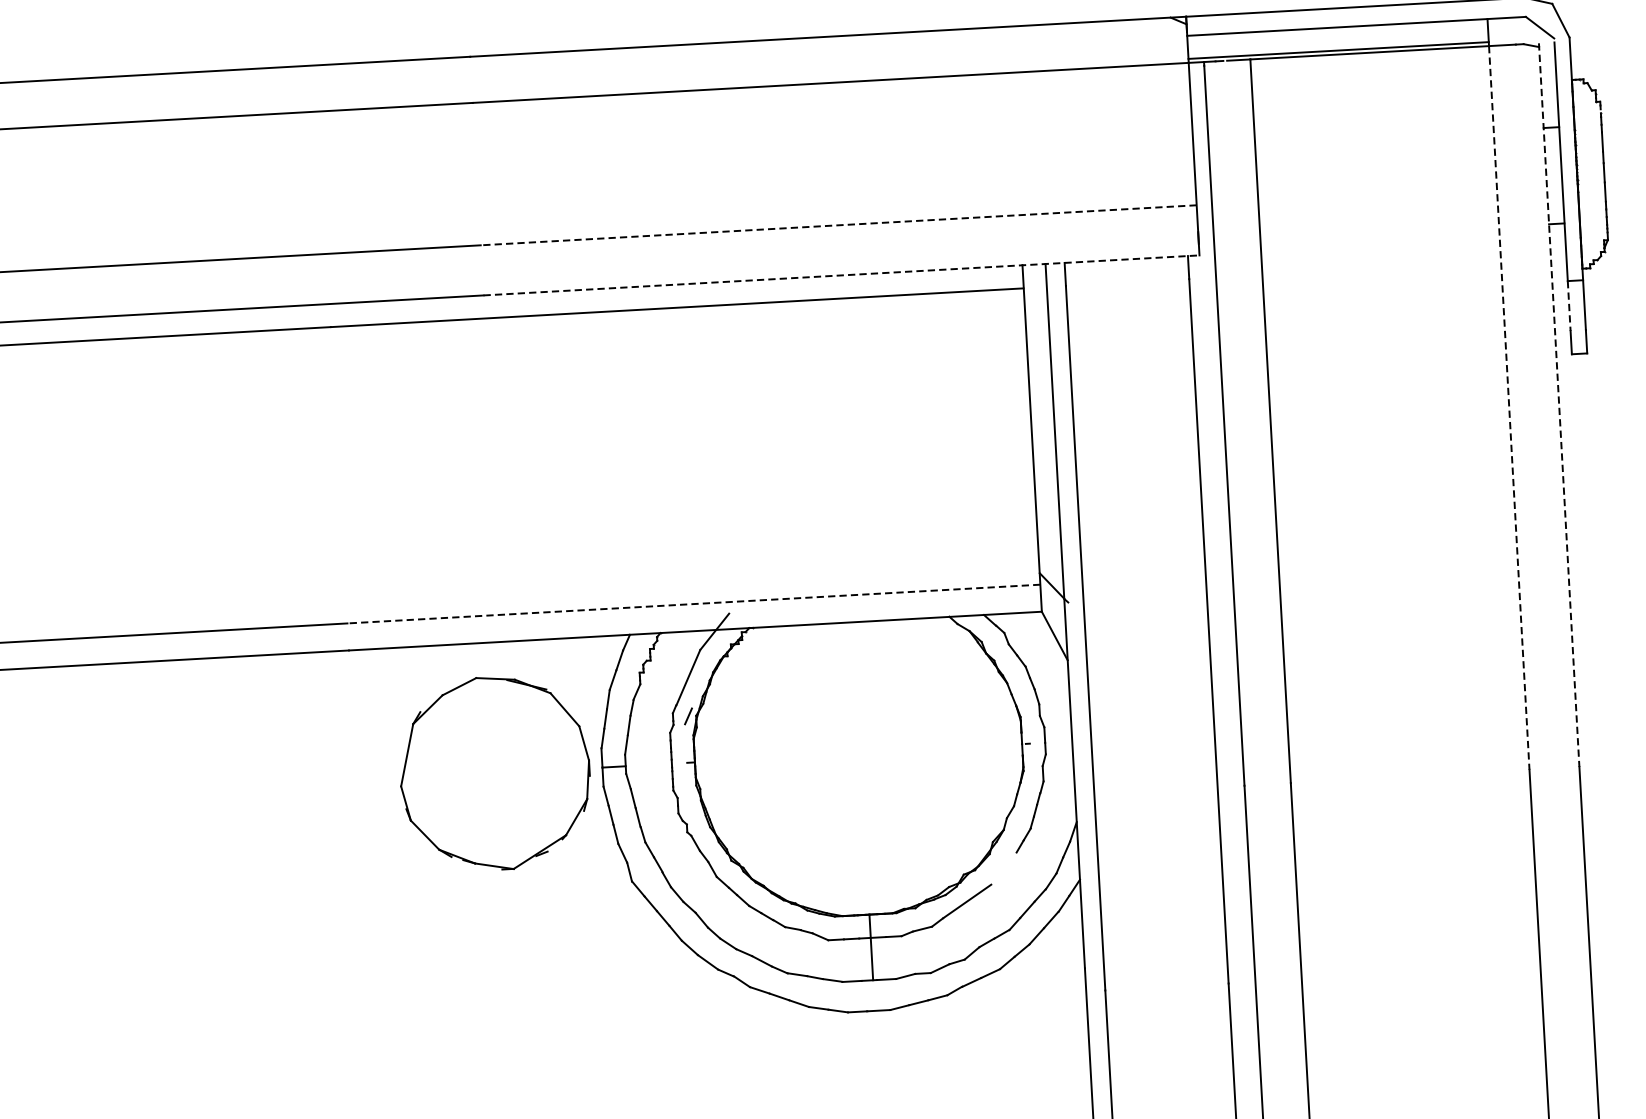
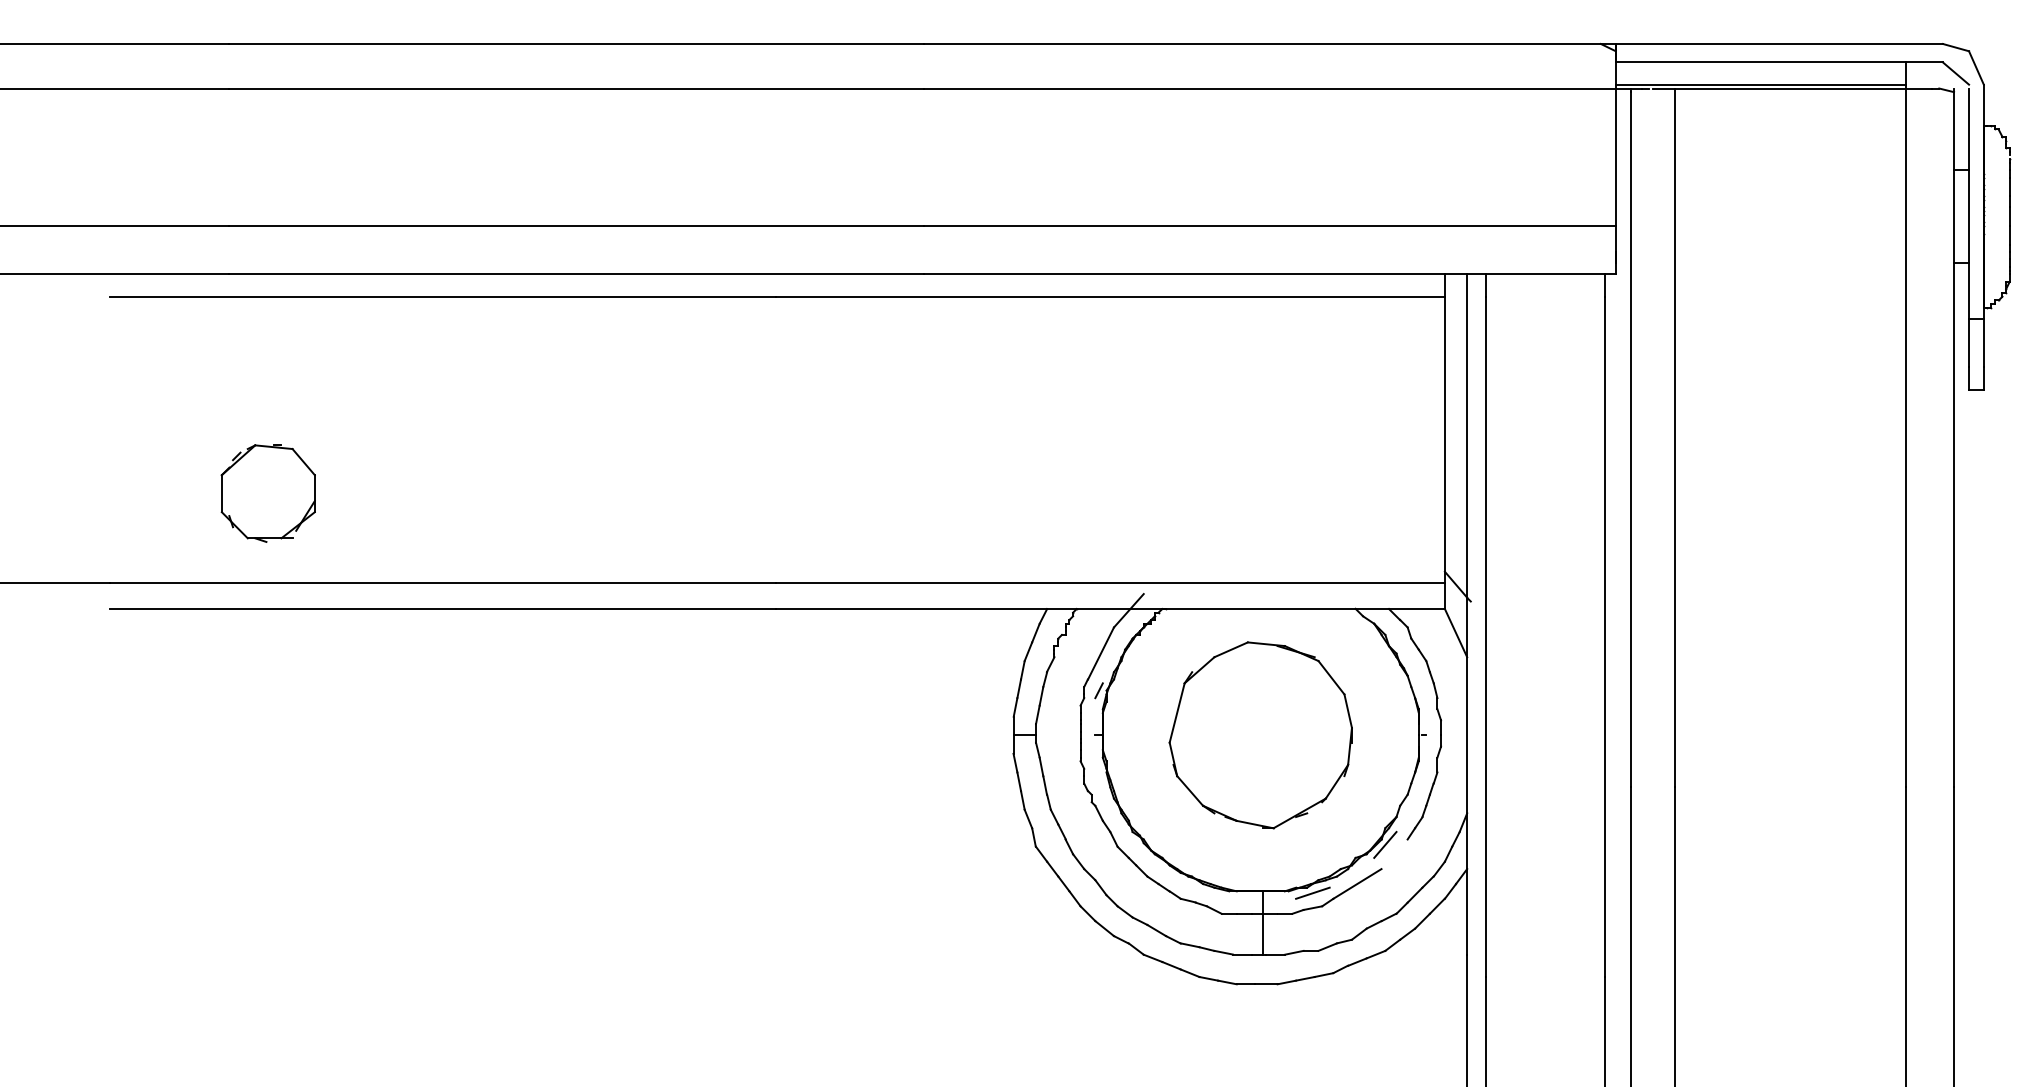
line: (839, 225) -> (1270, 226), dashed -> solid
line: (841, 275) -> (1270, 274), dashed -> solid
line: (1569, 306) -> (1969, 343), dashed -> solid
line: (1559, 405) -> (1954, 438), dashed -> solid
line: (1508, 408) -> (1905, 438), dashed -> solid
line: (694, 603) -> (1110, 582), dashed -> solid
part: (494, 773) -> (1260, 735), moved
line: (993, 859) -> (1385, 844), added
line: (921, 912) -> (1312, 892), added

